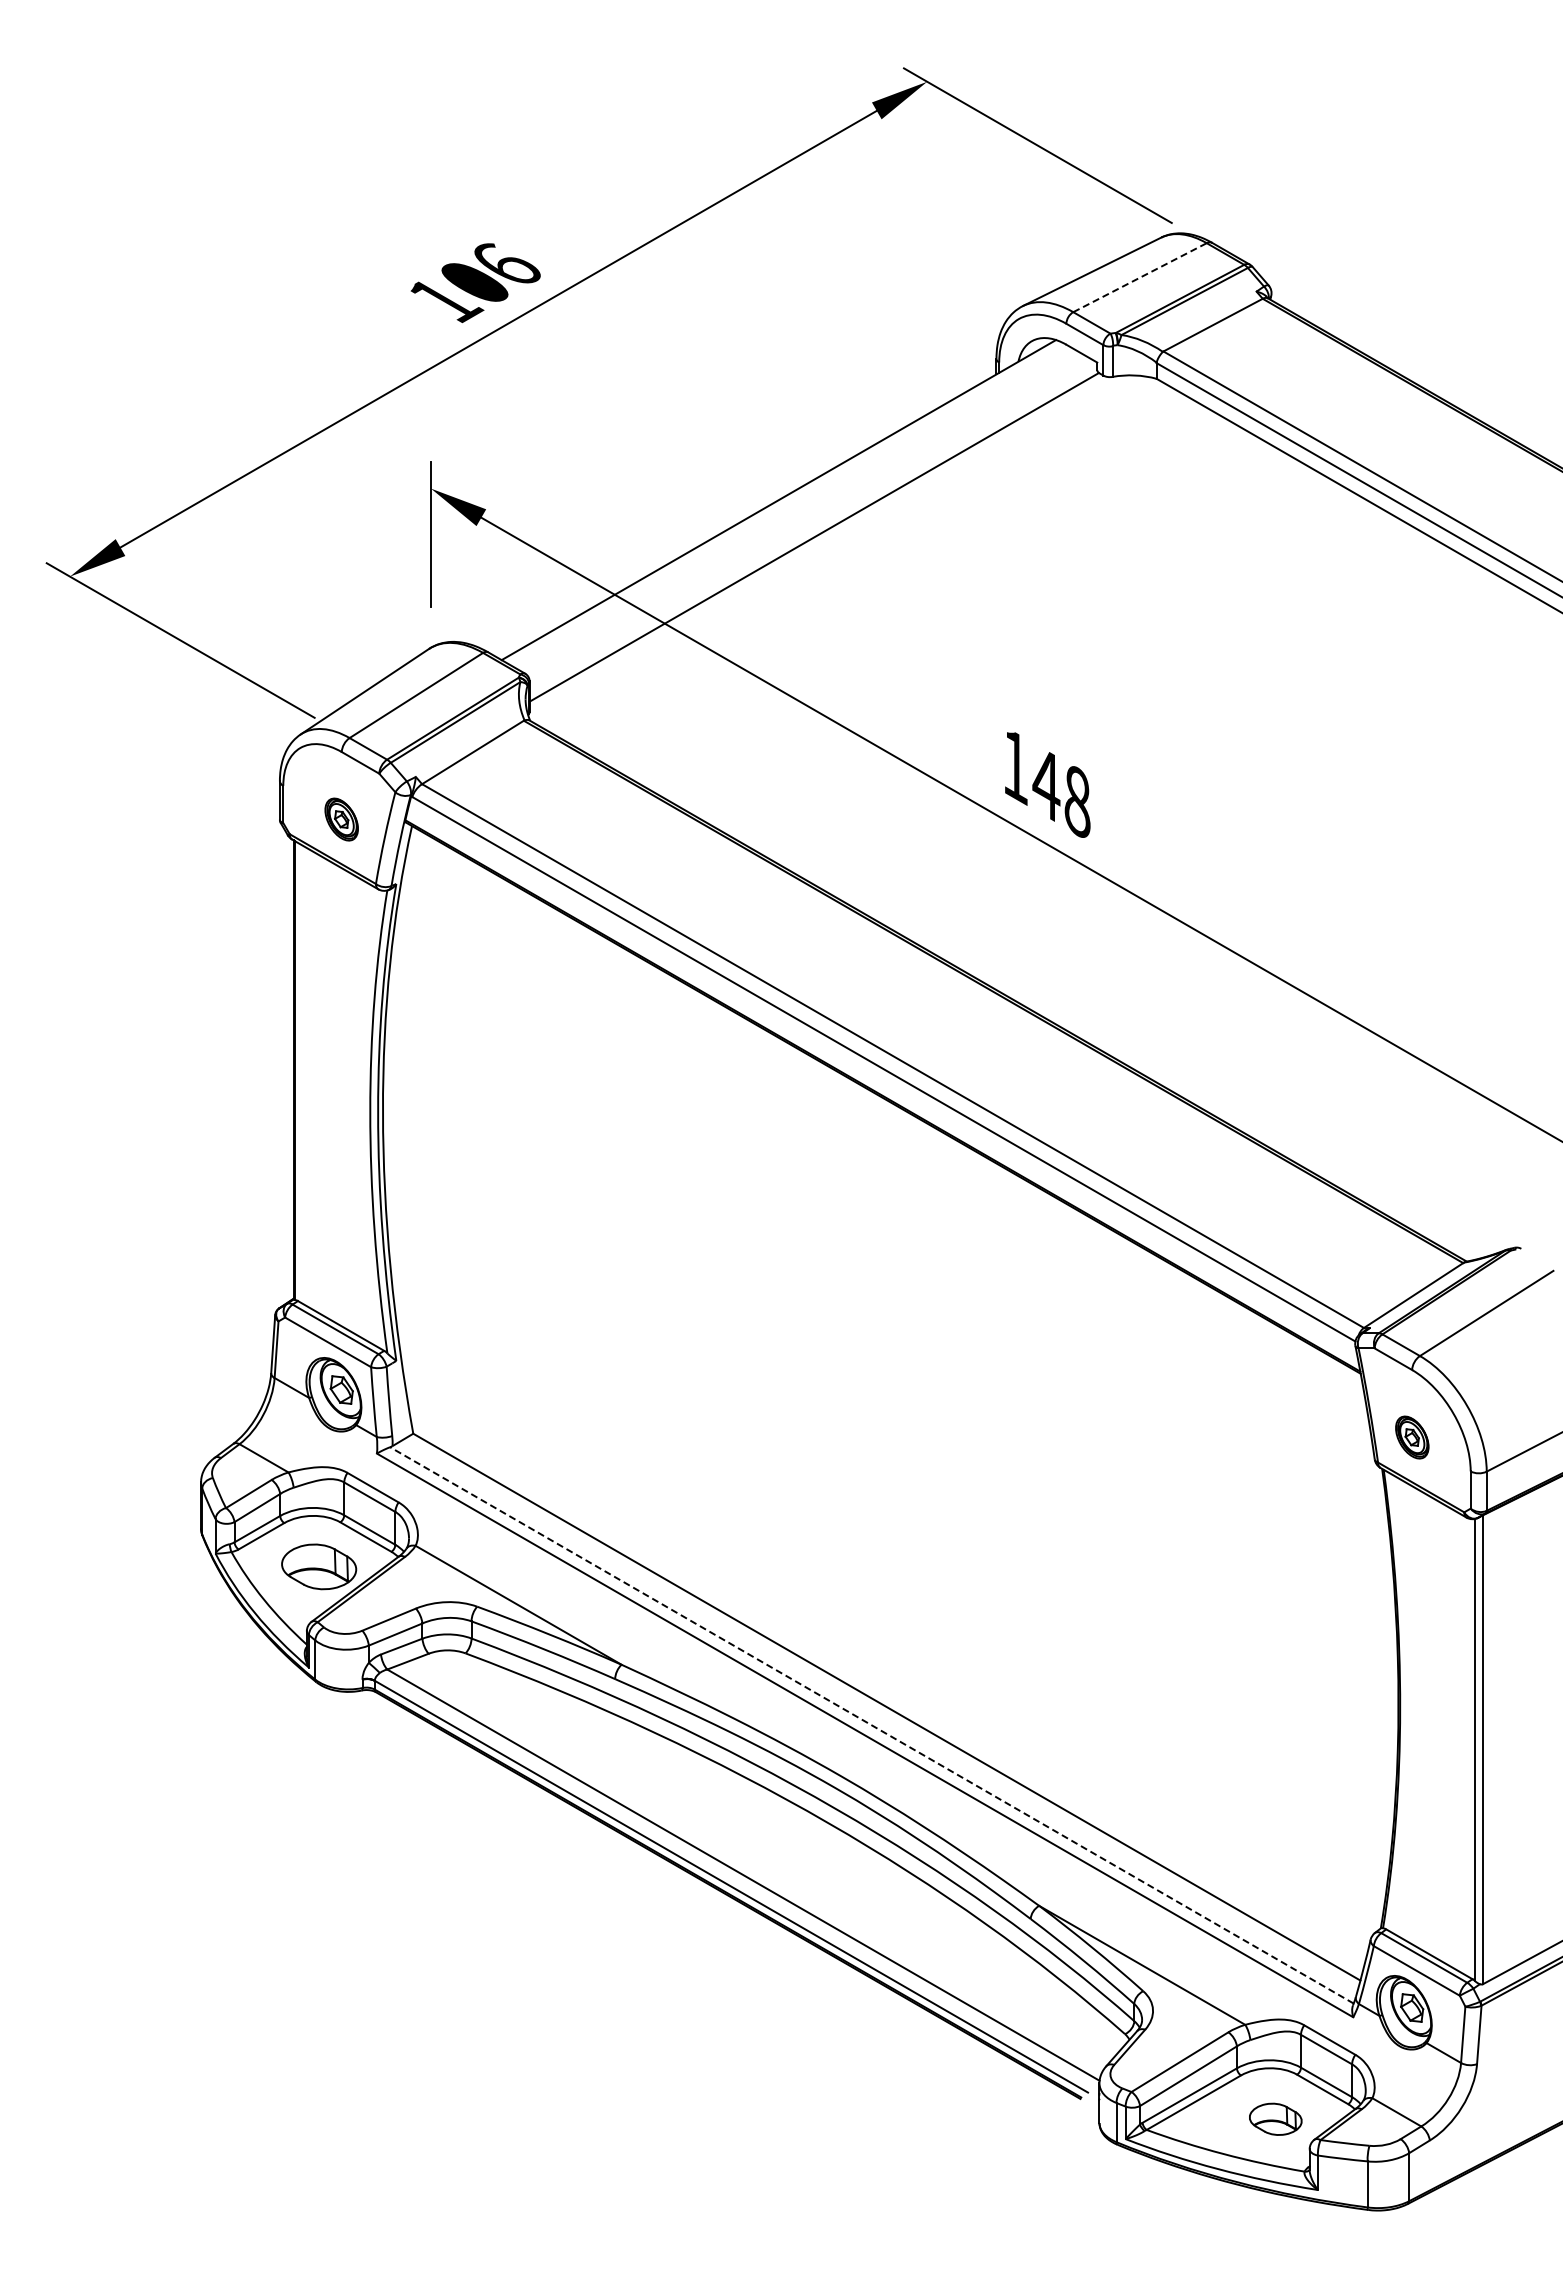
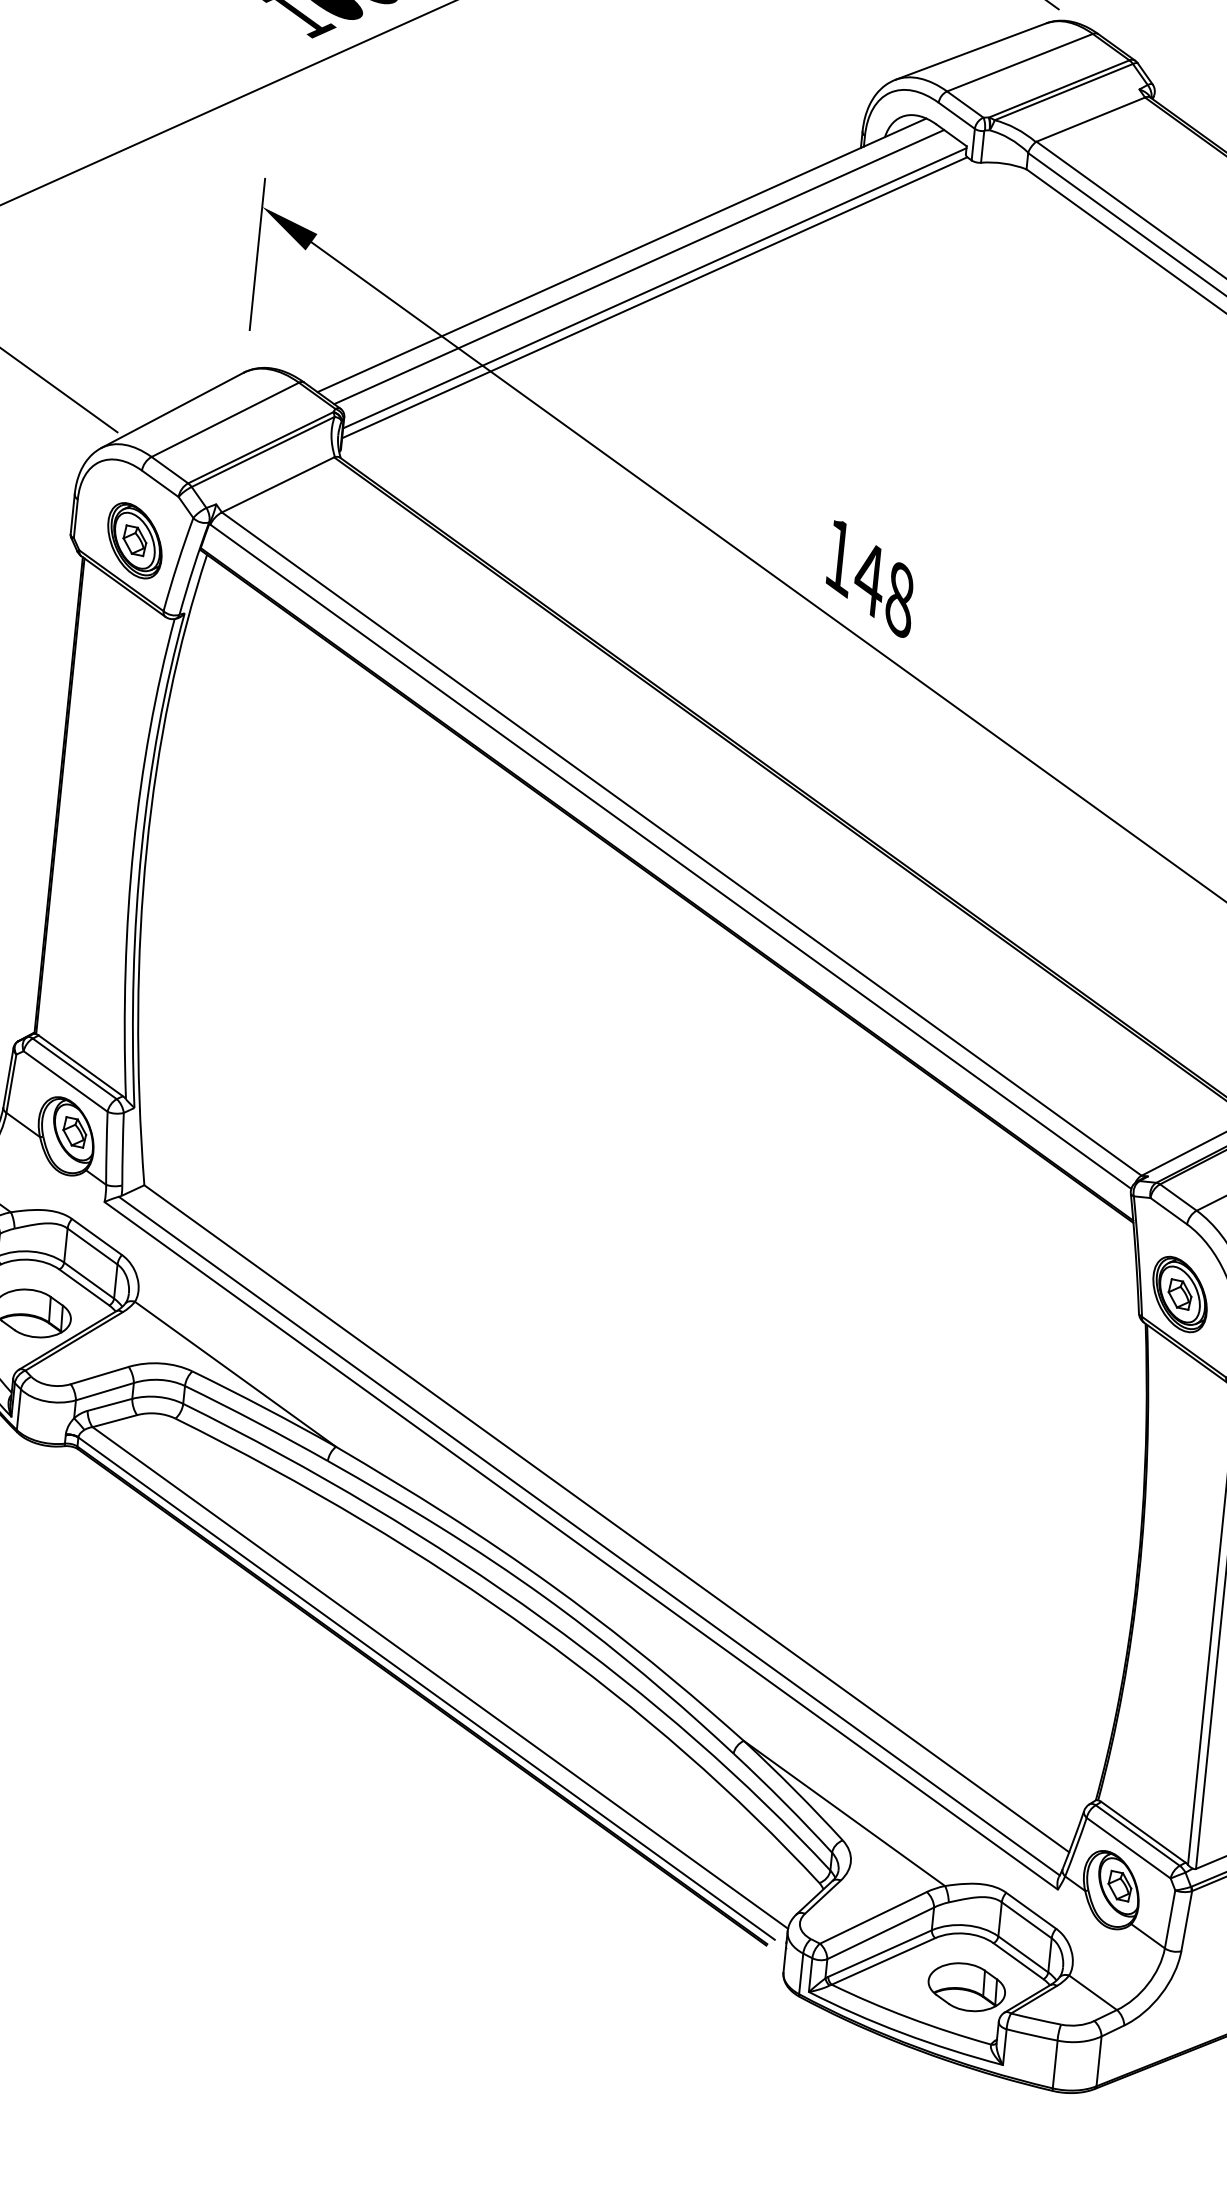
line: (1140, 277) -> (1020, 62), dashed -> solid
line: (796, 509) -> (639, 266), added
line: (813, 528) -> (654, 288), added
part: (341, 819) -> (134, 540), size x1.67
part: (1412, 1437) -> (1180, 1294), size x1.67
line: (871, 1725) -> (588, 1536), dashed -> solid
part: (1275, 2119) -> (966, 1987), size x1.43

